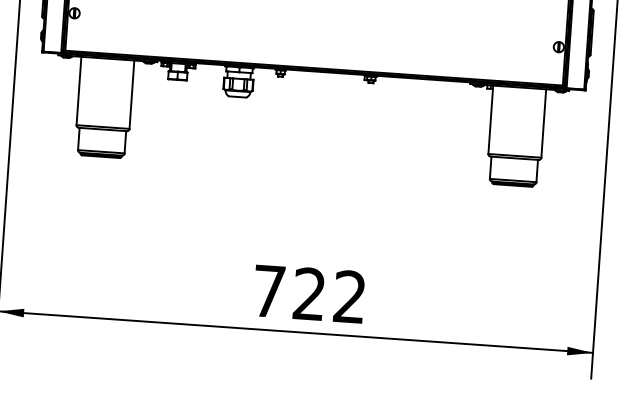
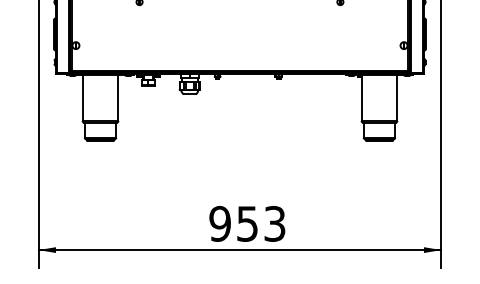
text: (309, 293) -> (247, 223), 722 -> 953

